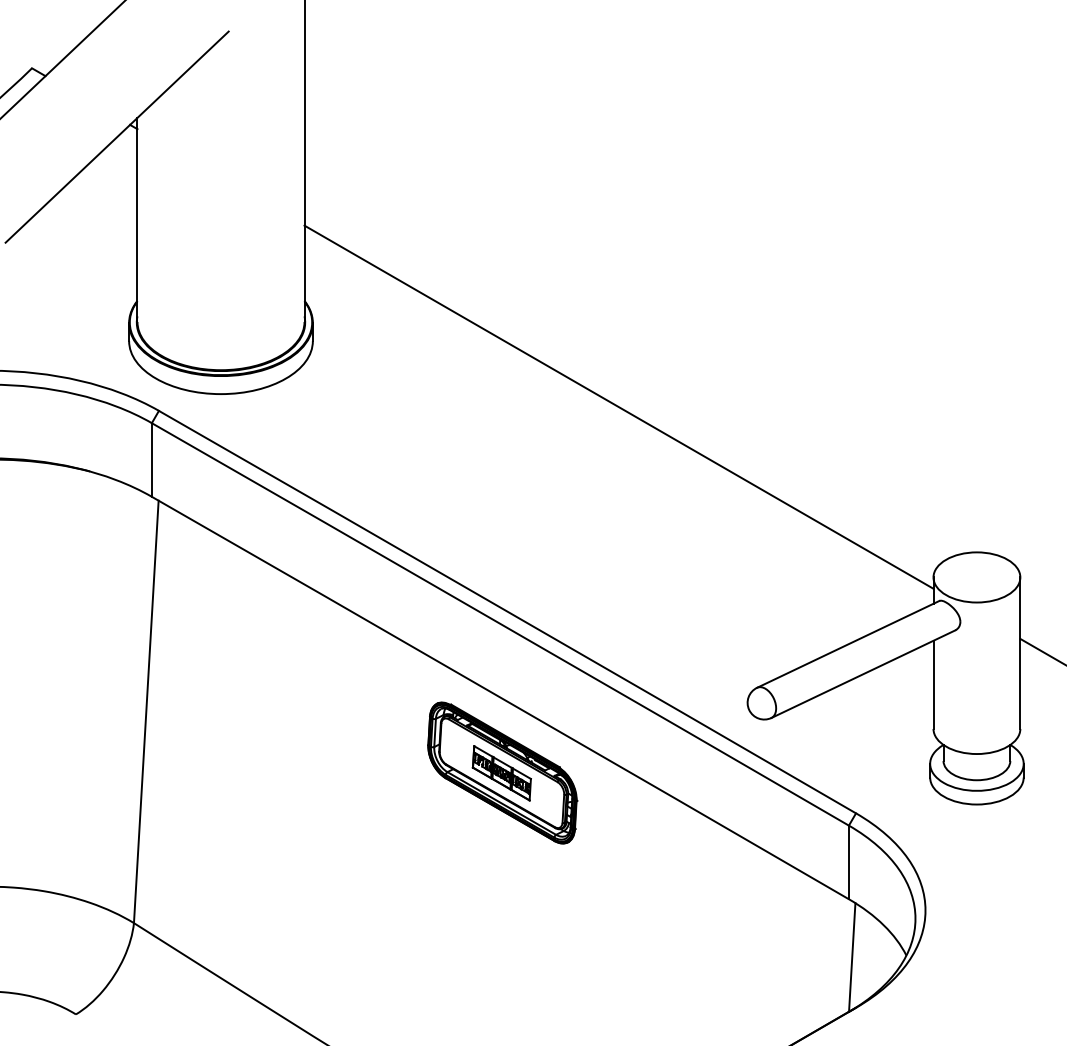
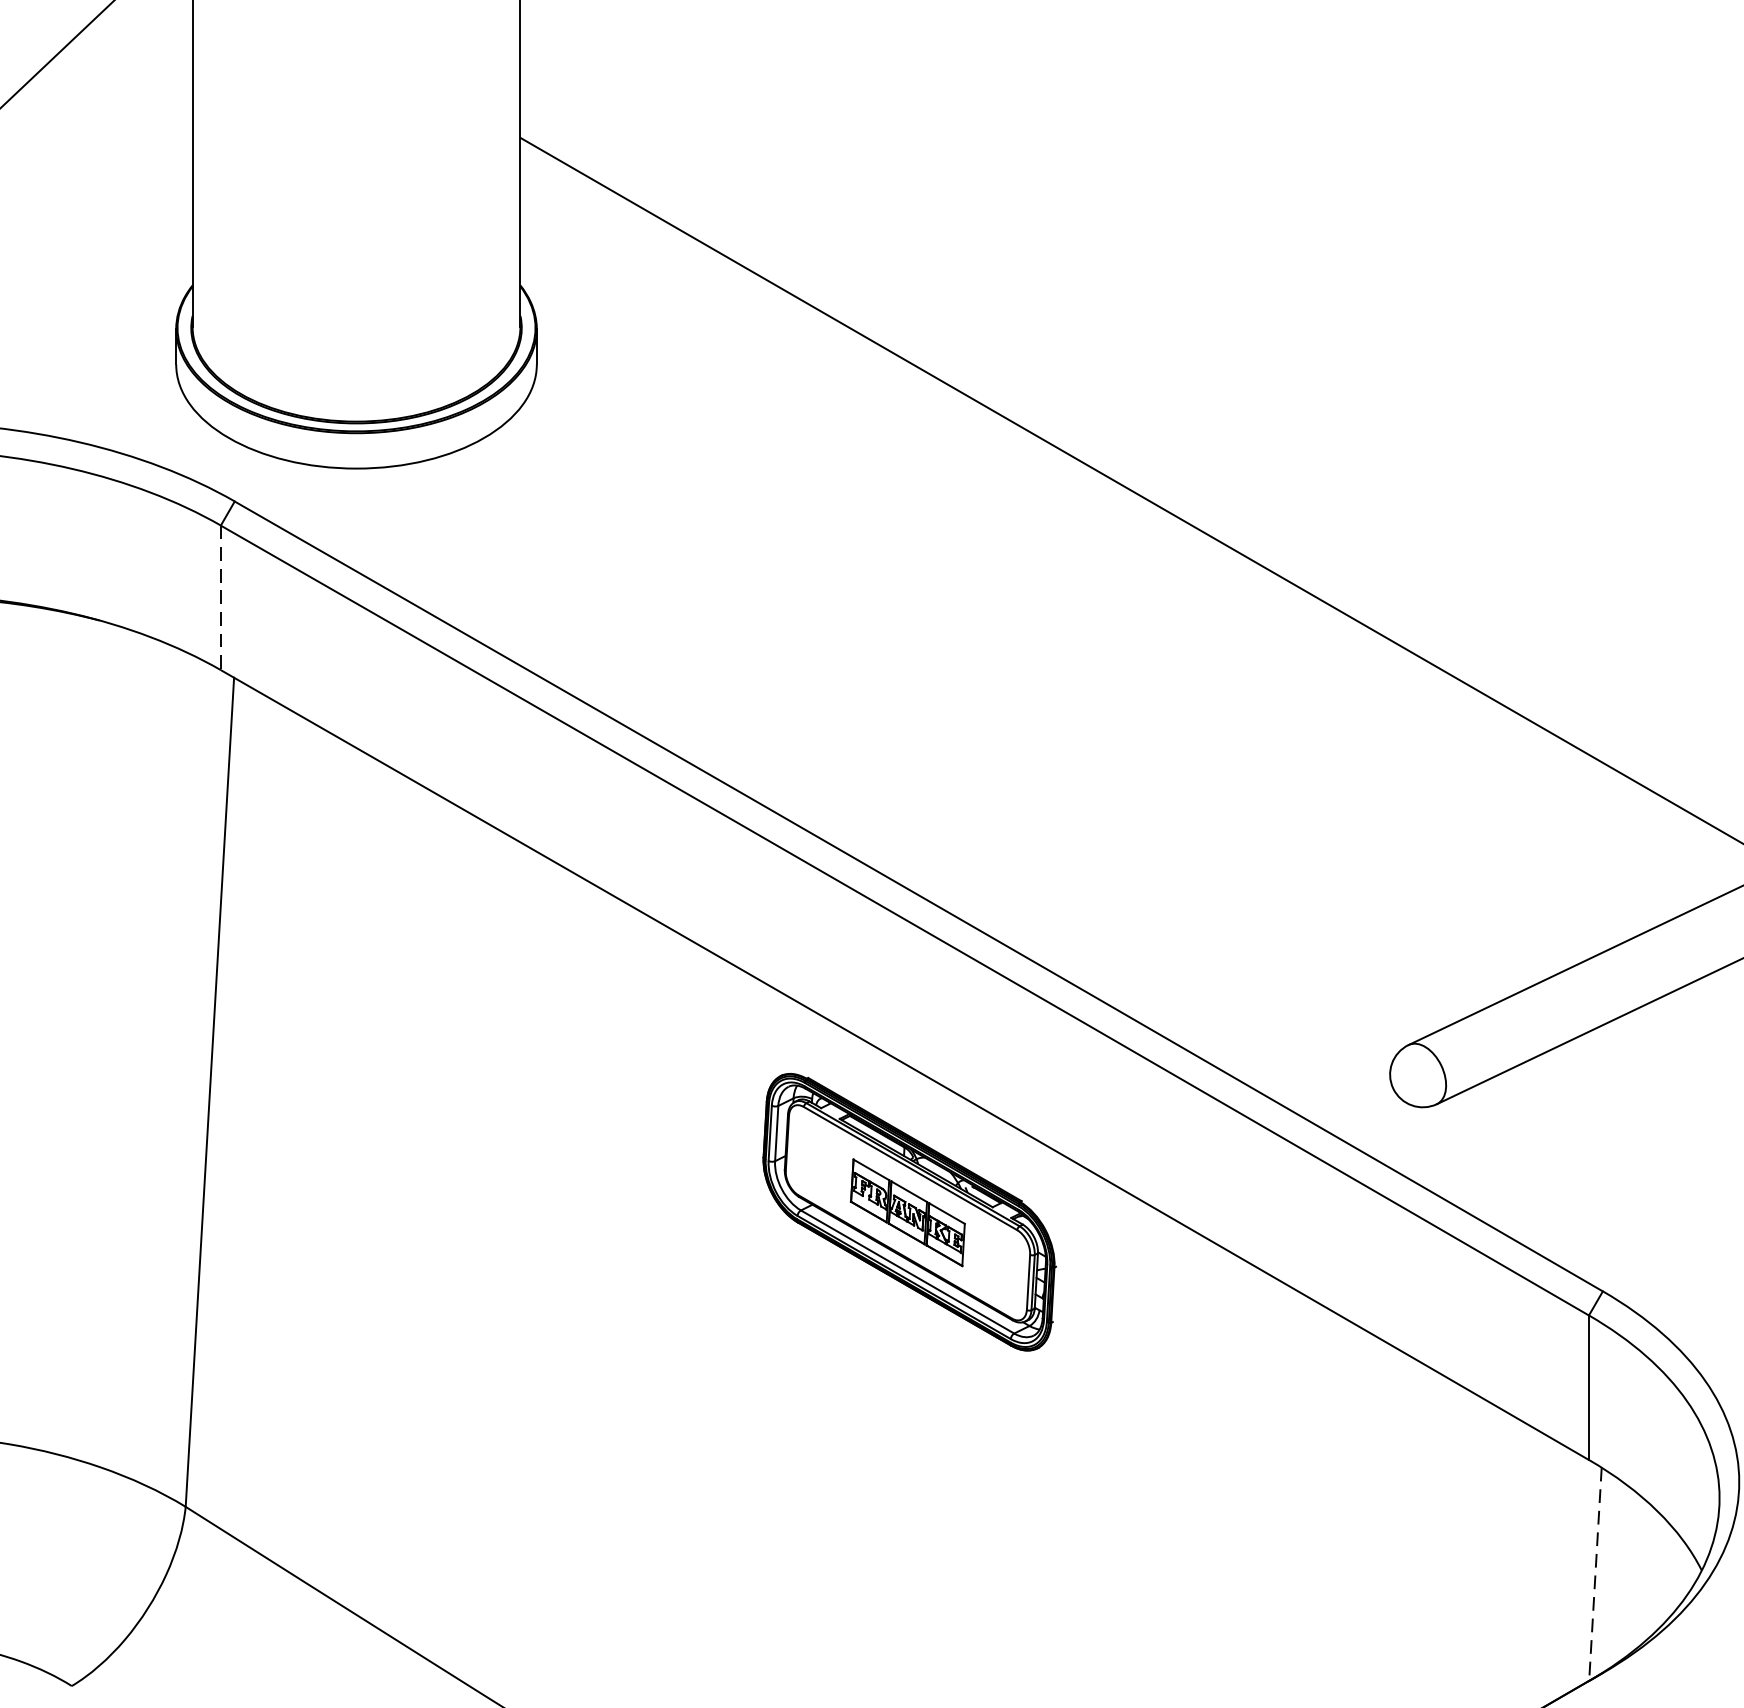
line: (151, 459) -> (220, 596), solid -> dashed
line: (852, 958) -> (1595, 1576), solid -> dashed

